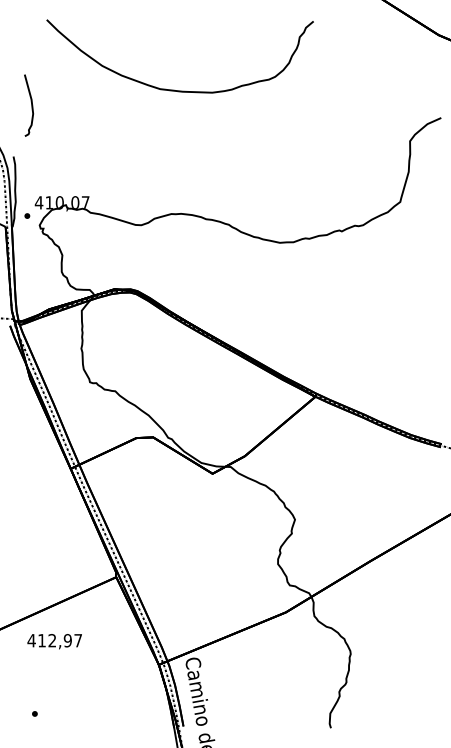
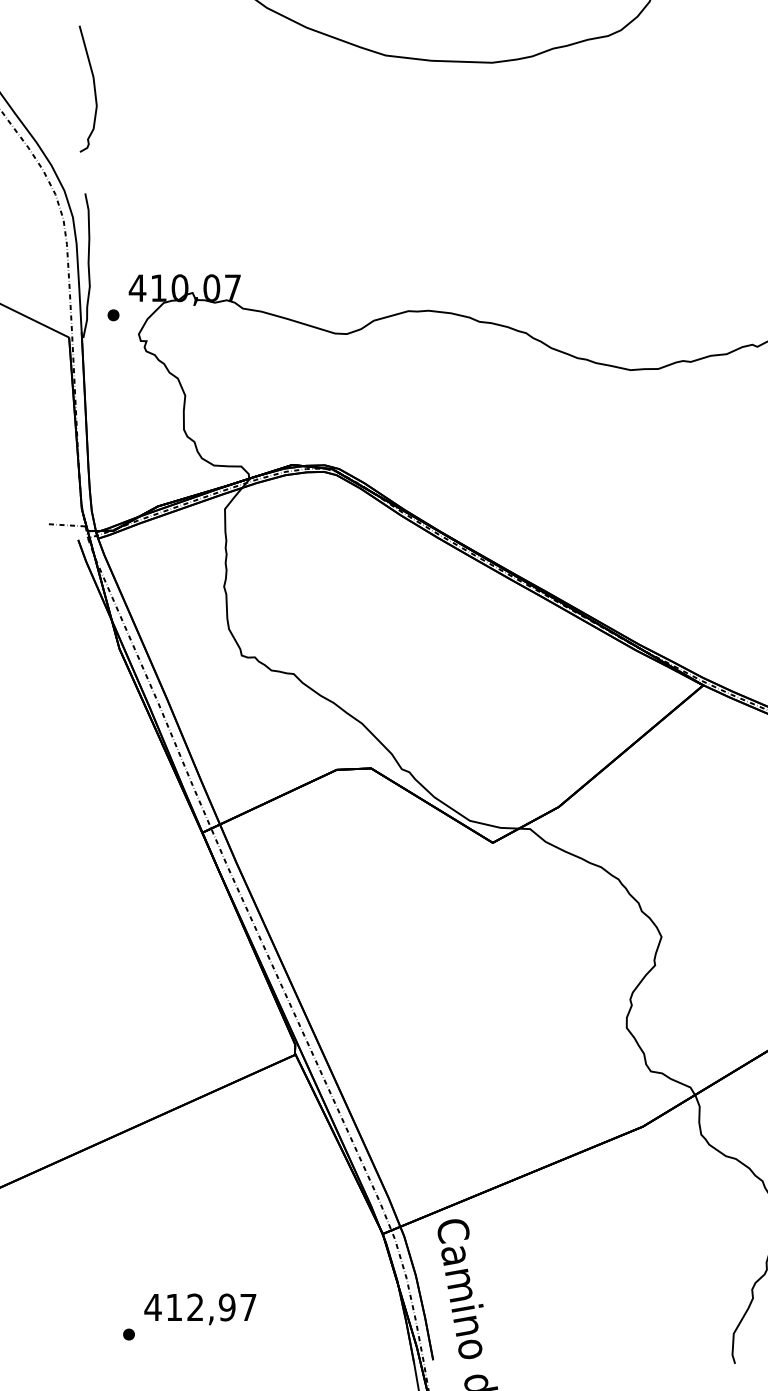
curve: (31, 105) -> (93, 88), moved
text: (54, 641) -> (199, 1309), moved

